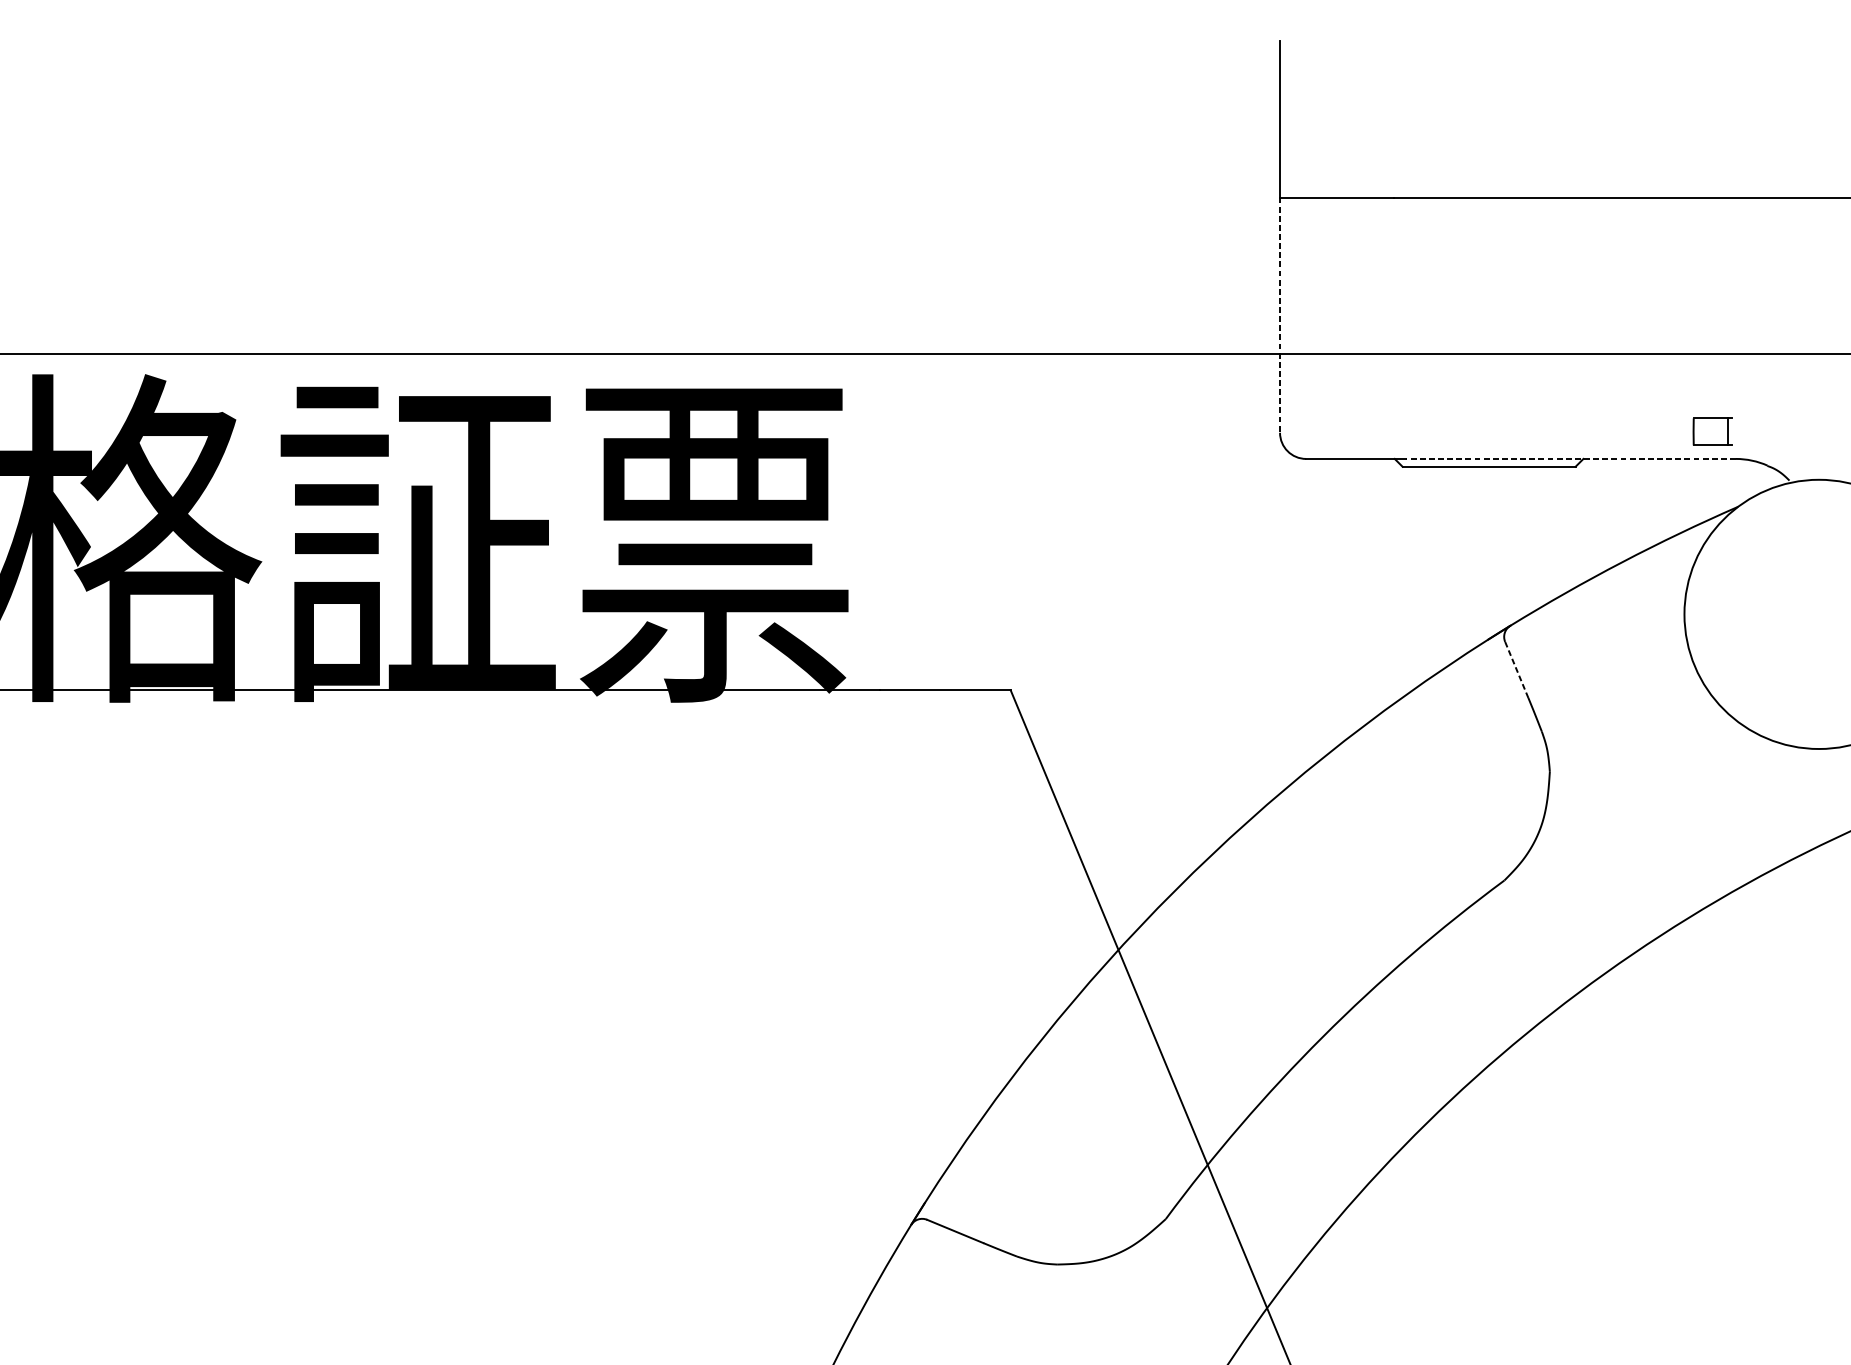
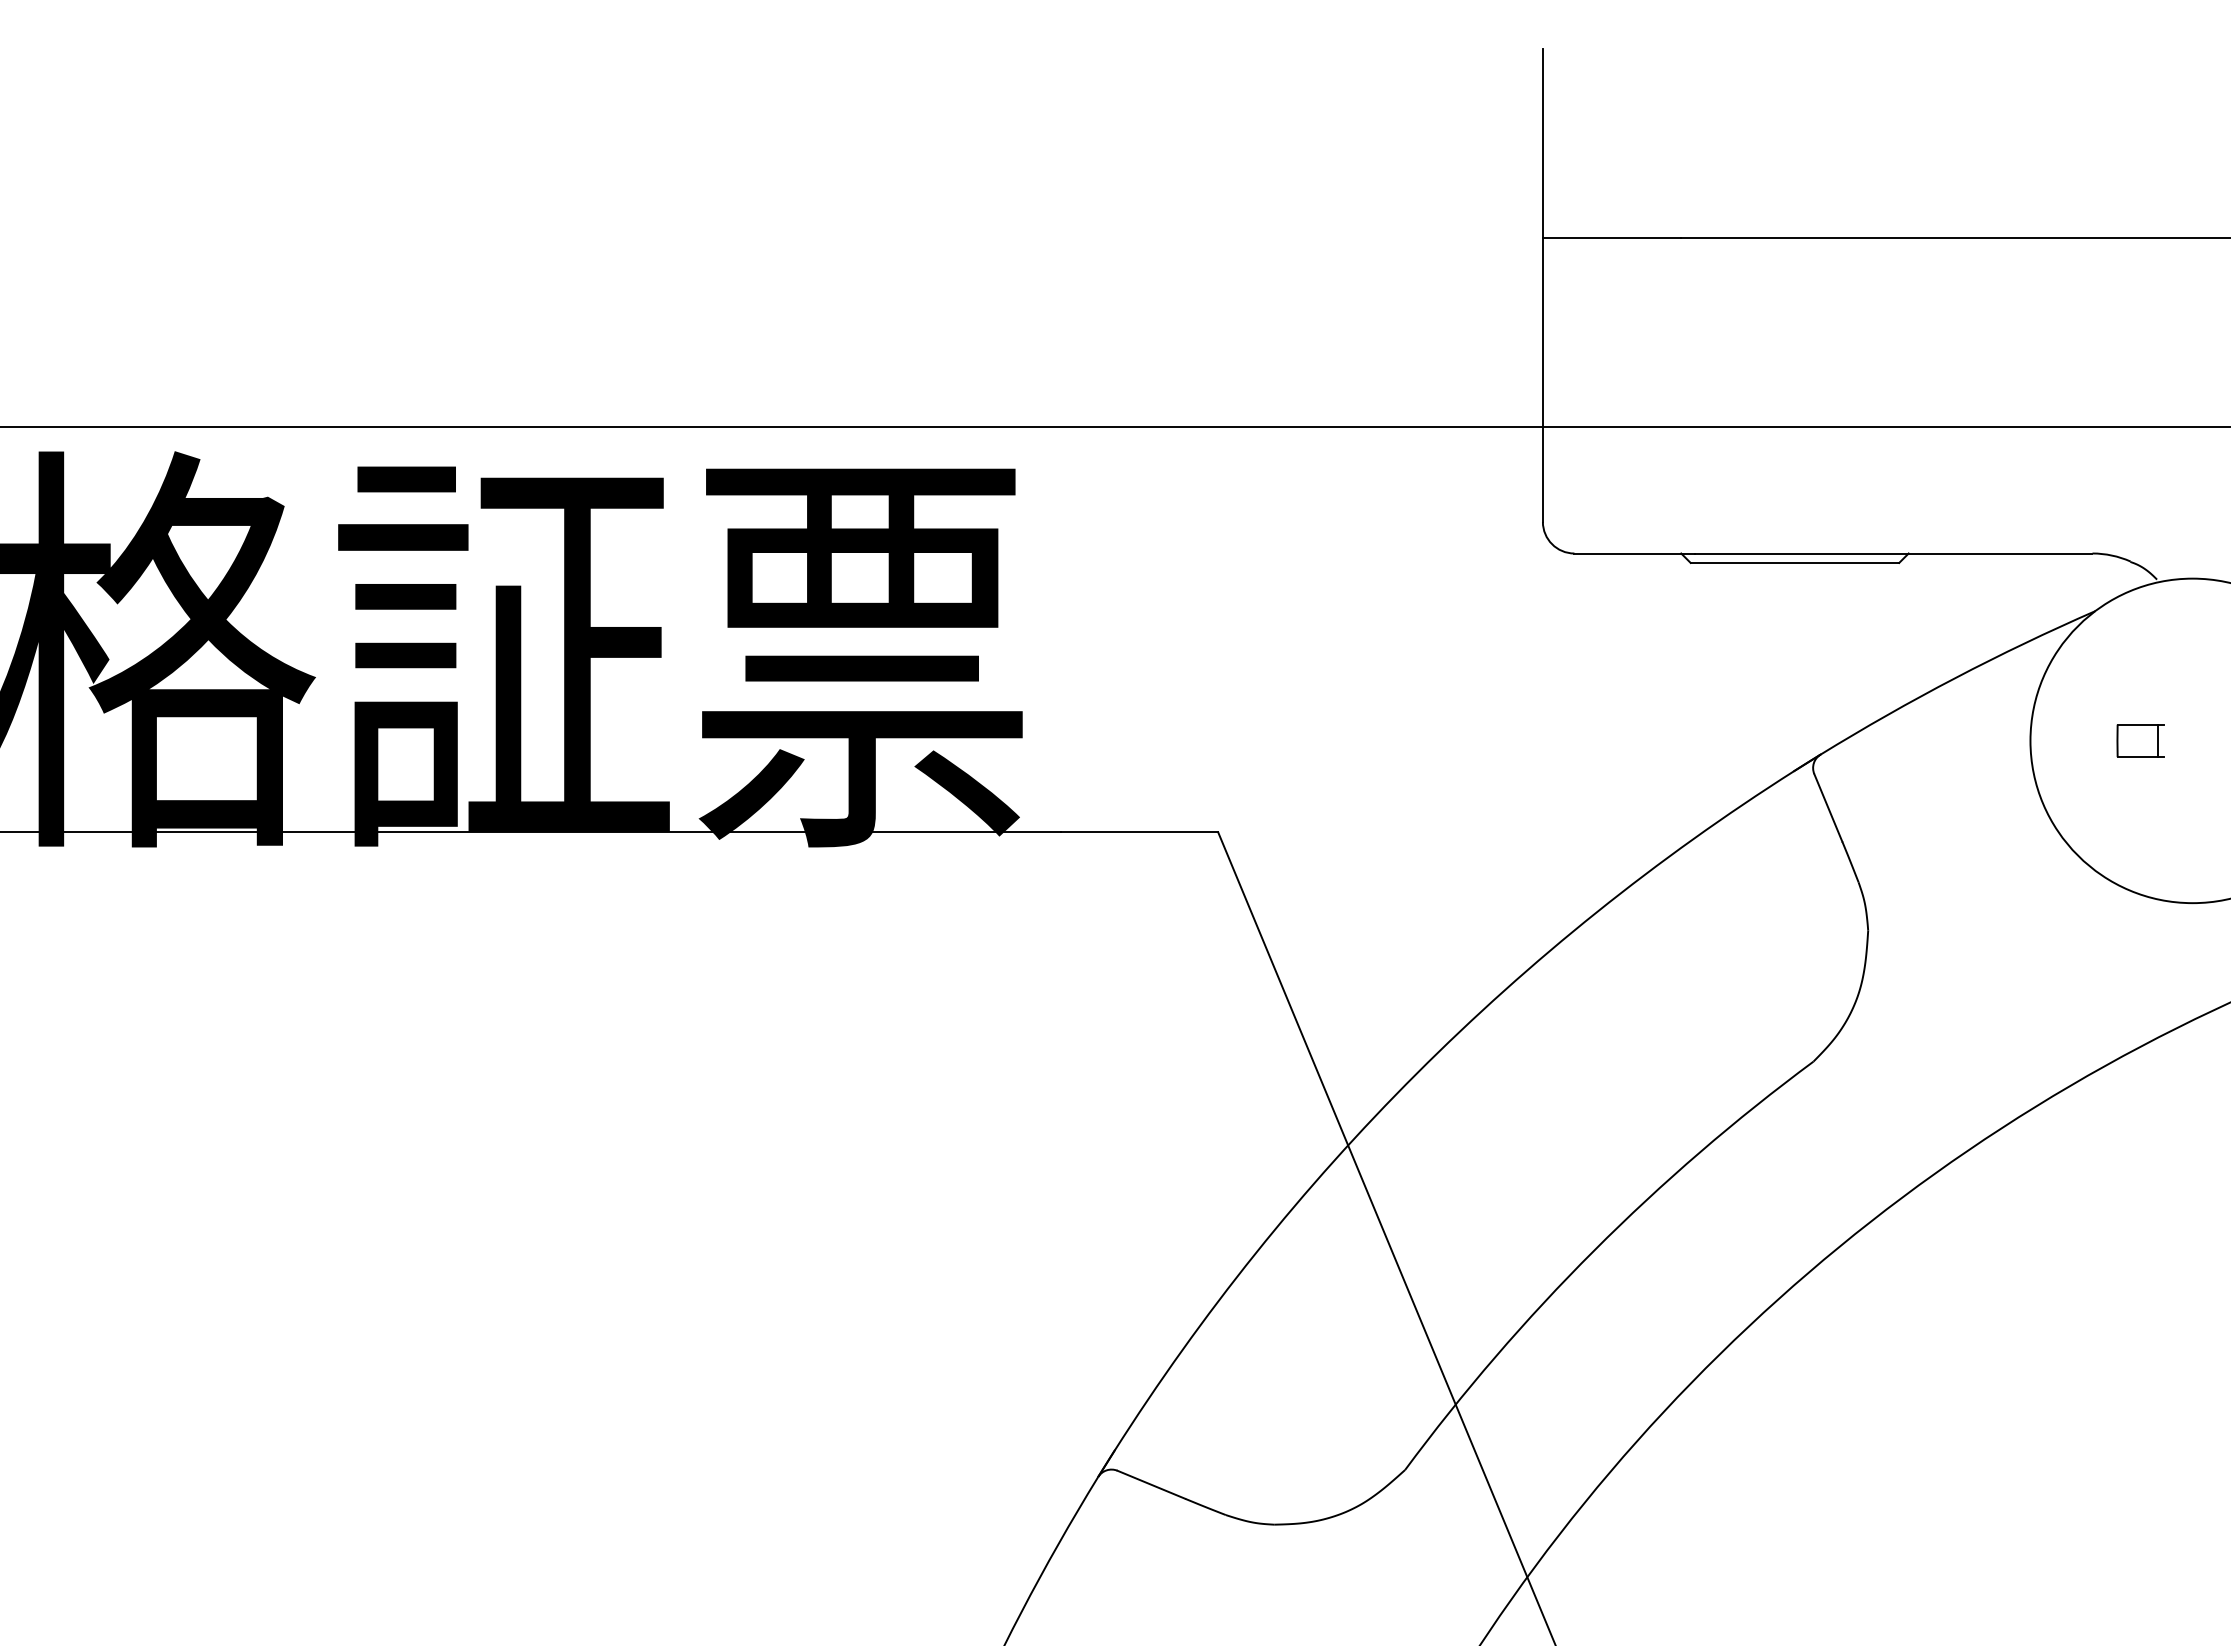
line: (1279, 315) -> (1542, 380), dashed -> solid
part: (1712, 431) -> (2140, 740), moved
line: (1570, 458) -> (1893, 553), dashed -> solid
line: (1516, 669) -> (1828, 807), dashed -> solid

